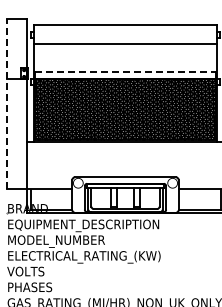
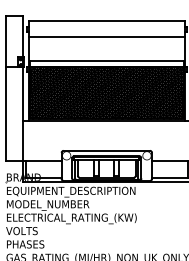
line: (125, 72) -> (106, 61), dashed -> solid
line: (7, 104) -> (6, 88), dashed -> solid

